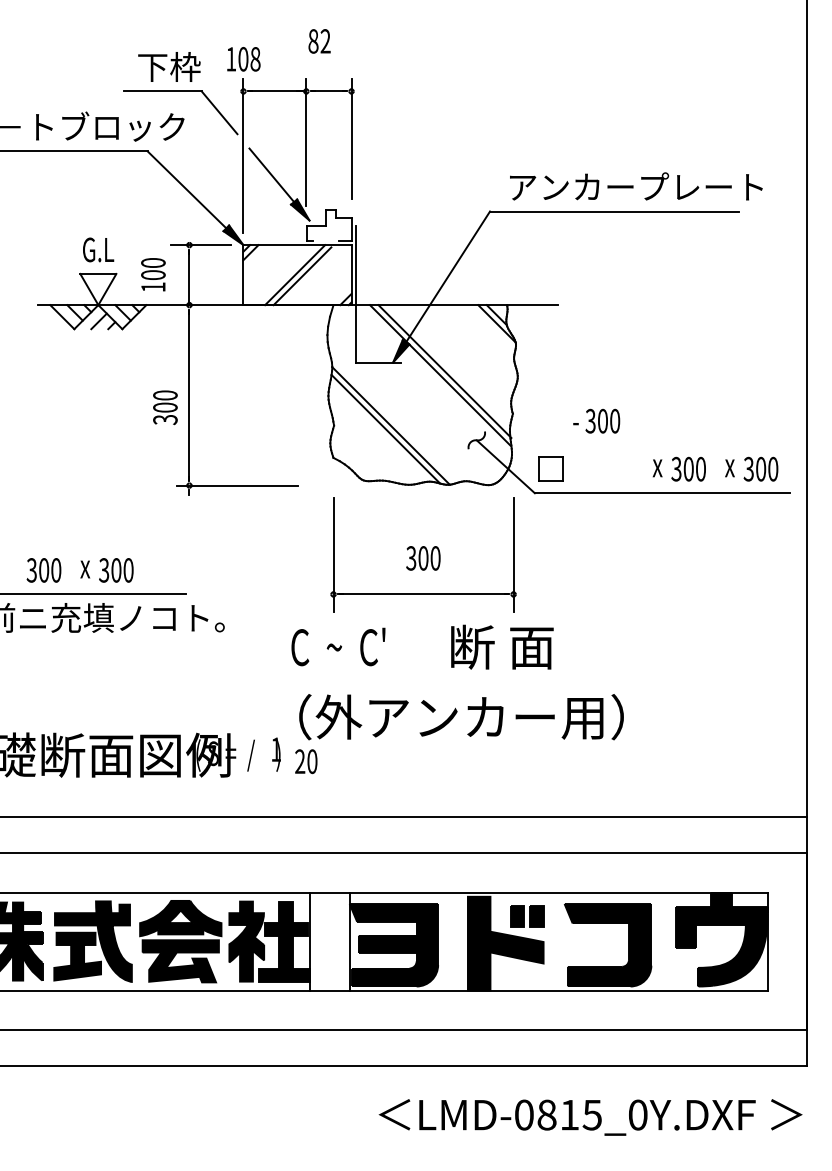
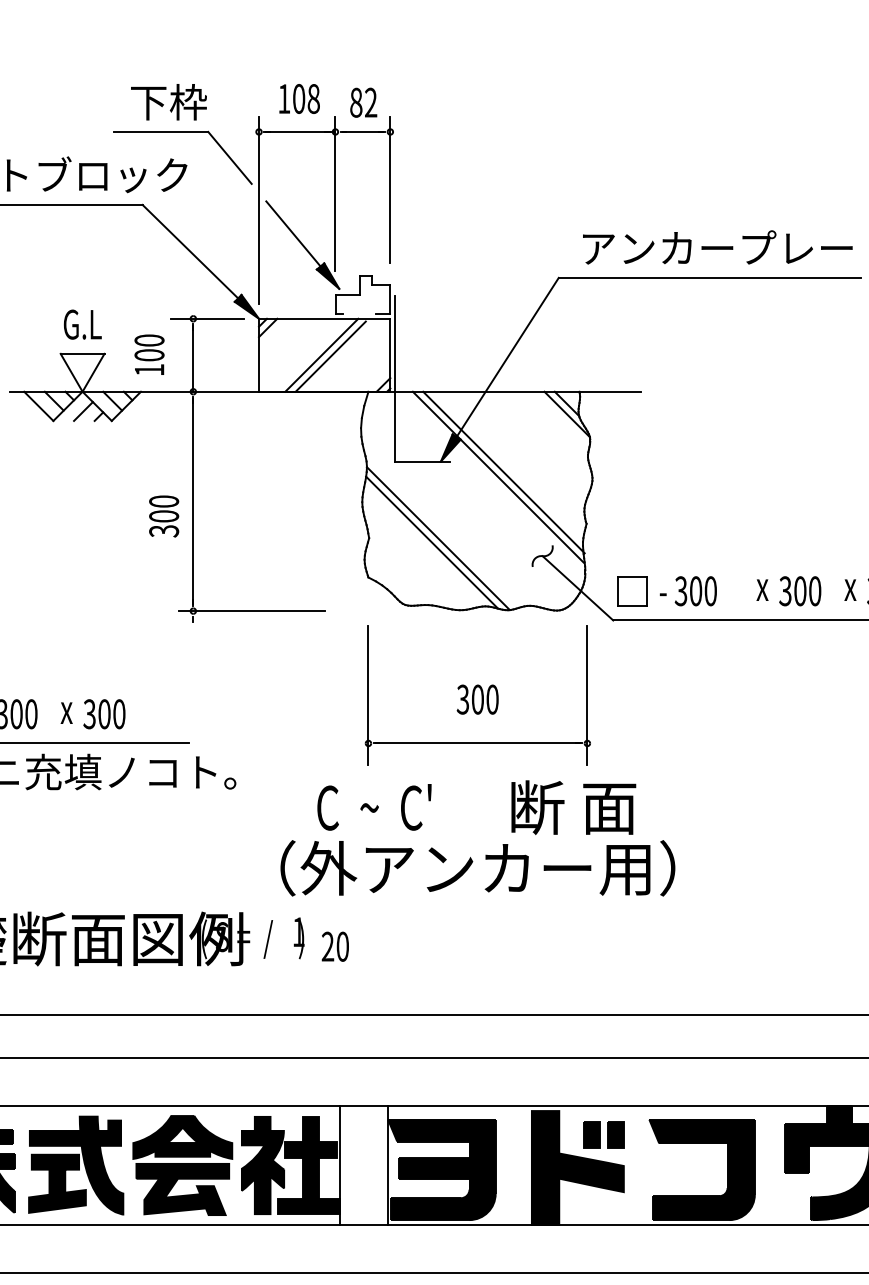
text: (319, 41) -> (363, 102), moved
text: (243, 59) -> (299, 99), moved
text: (596, 420) -> (688, 590), moved
text: (461, 717) -> (477, 868), moved

